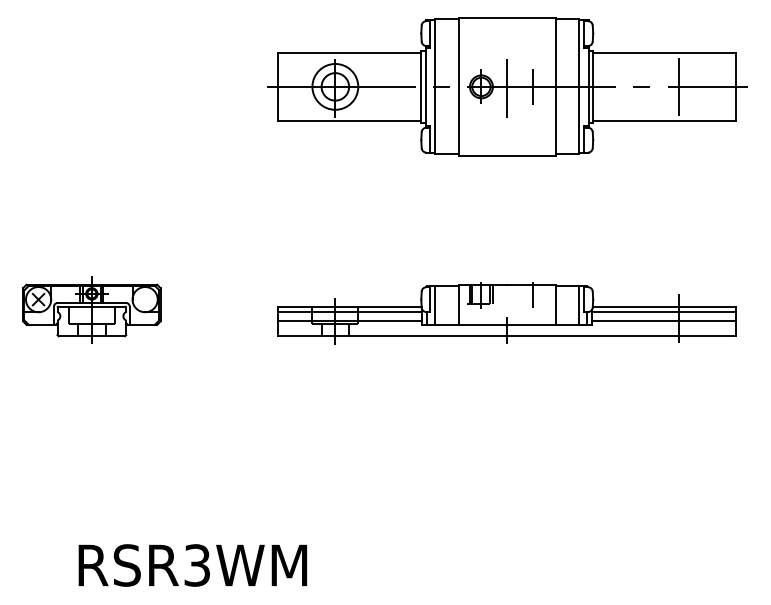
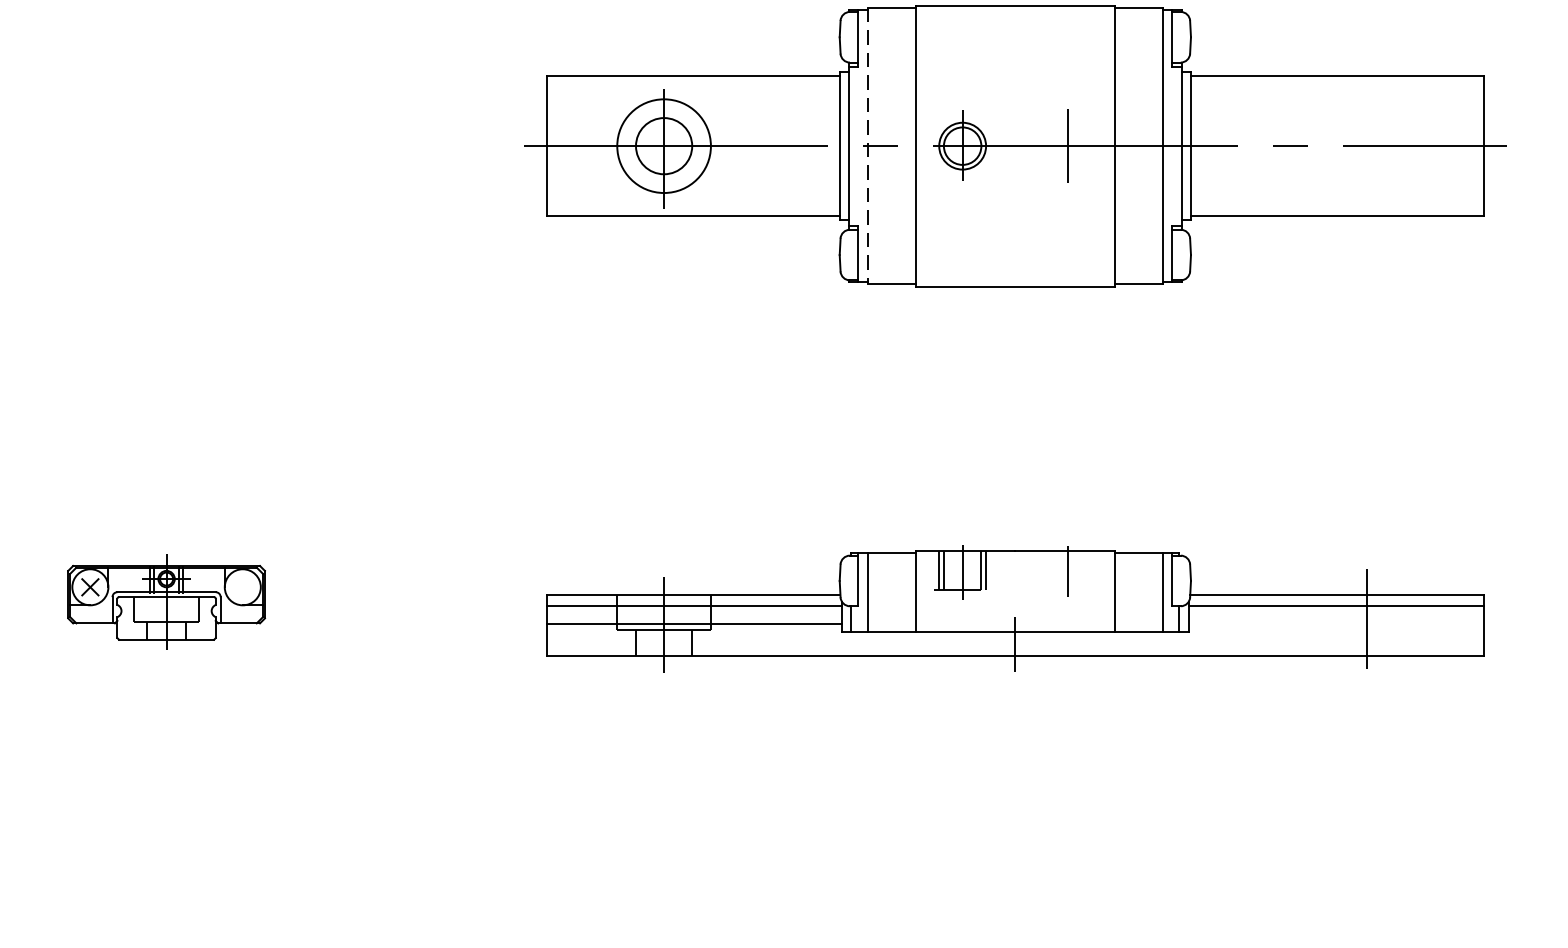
line: (435, 86) -> (868, 145), solid -> dashed
line: (679, 86) -> (1367, 145), removed
line: (507, 87) -> (1015, 147), removed
part: (91, 309) -> (165, 601), size x0.7
line: (664, 320) -> (1336, 623), removed

